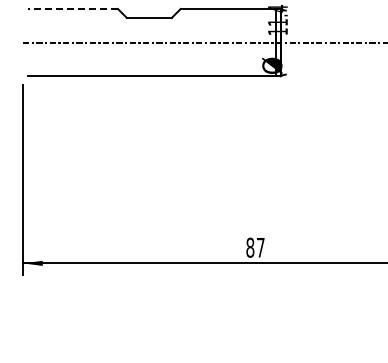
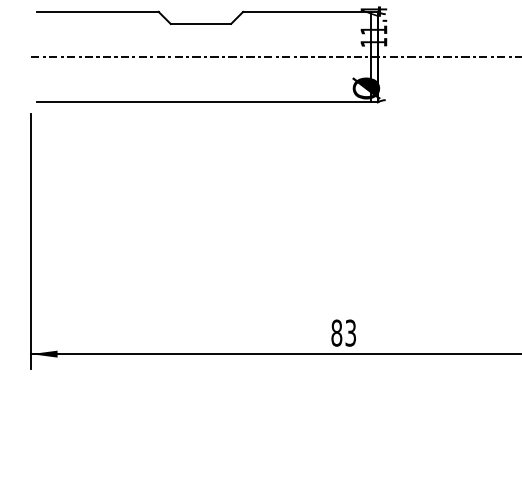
line: (72, 8) -> (97, 11), dashed -> solid
text: (260, 247) -> (350, 332), 87 -> 83

